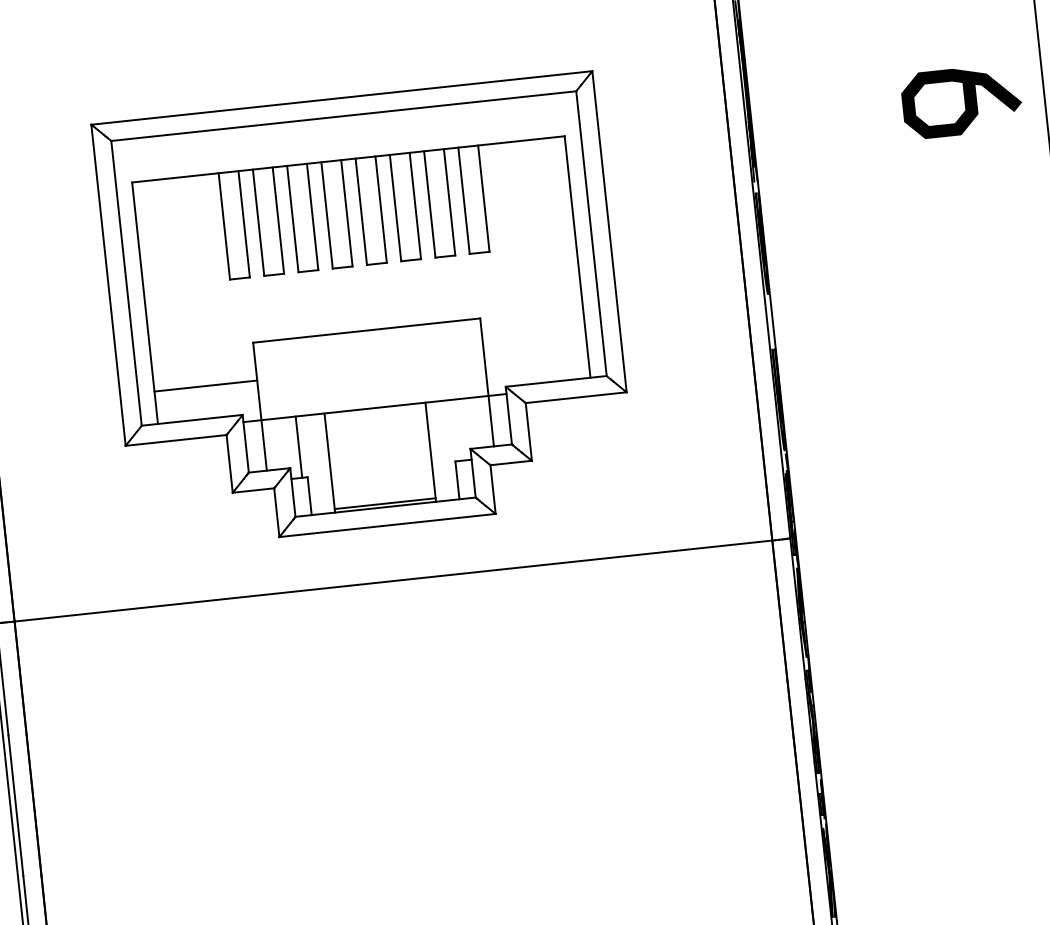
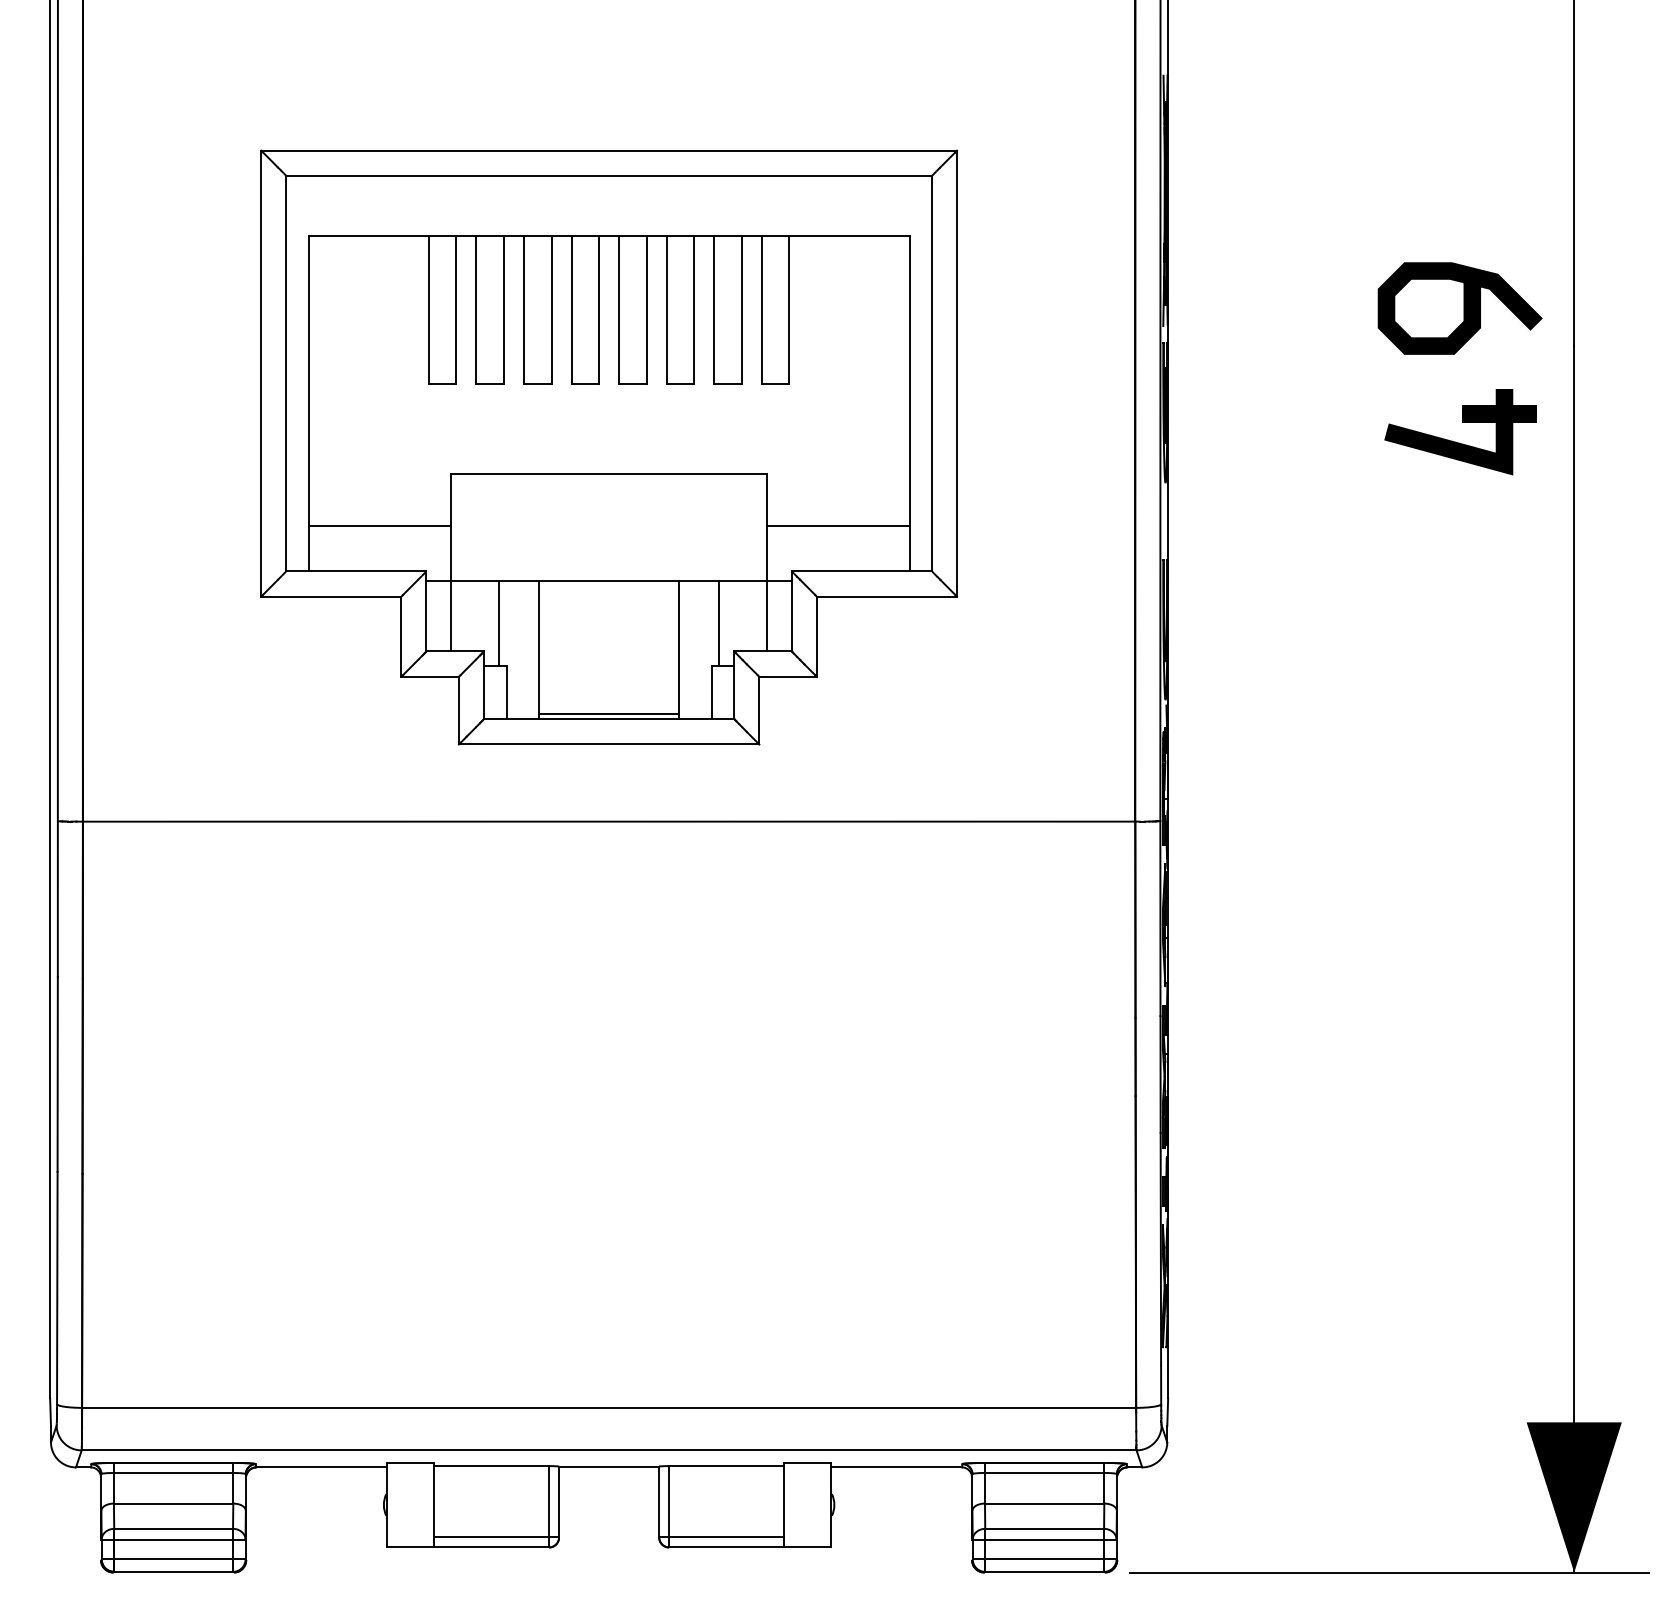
curve: (964, 101) -> (1463, 308), moved
part: (976, 242) -> (1459, 442), added
line: (535, 350) -> (837, 526), added
line: (457, 429) -> (719, 623), added

